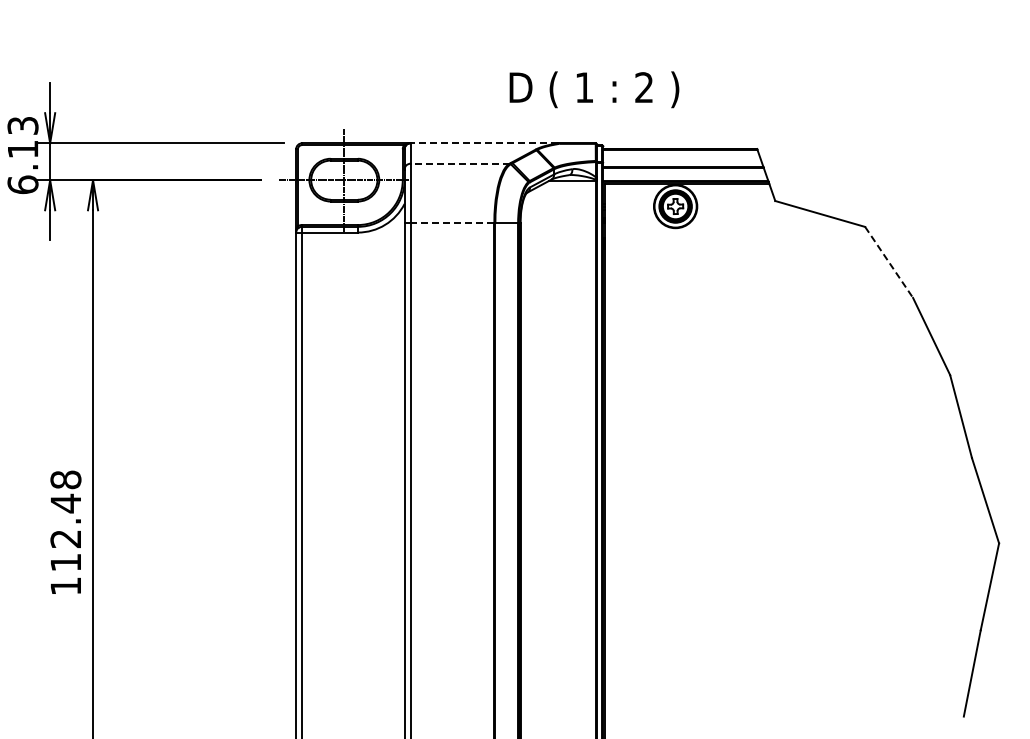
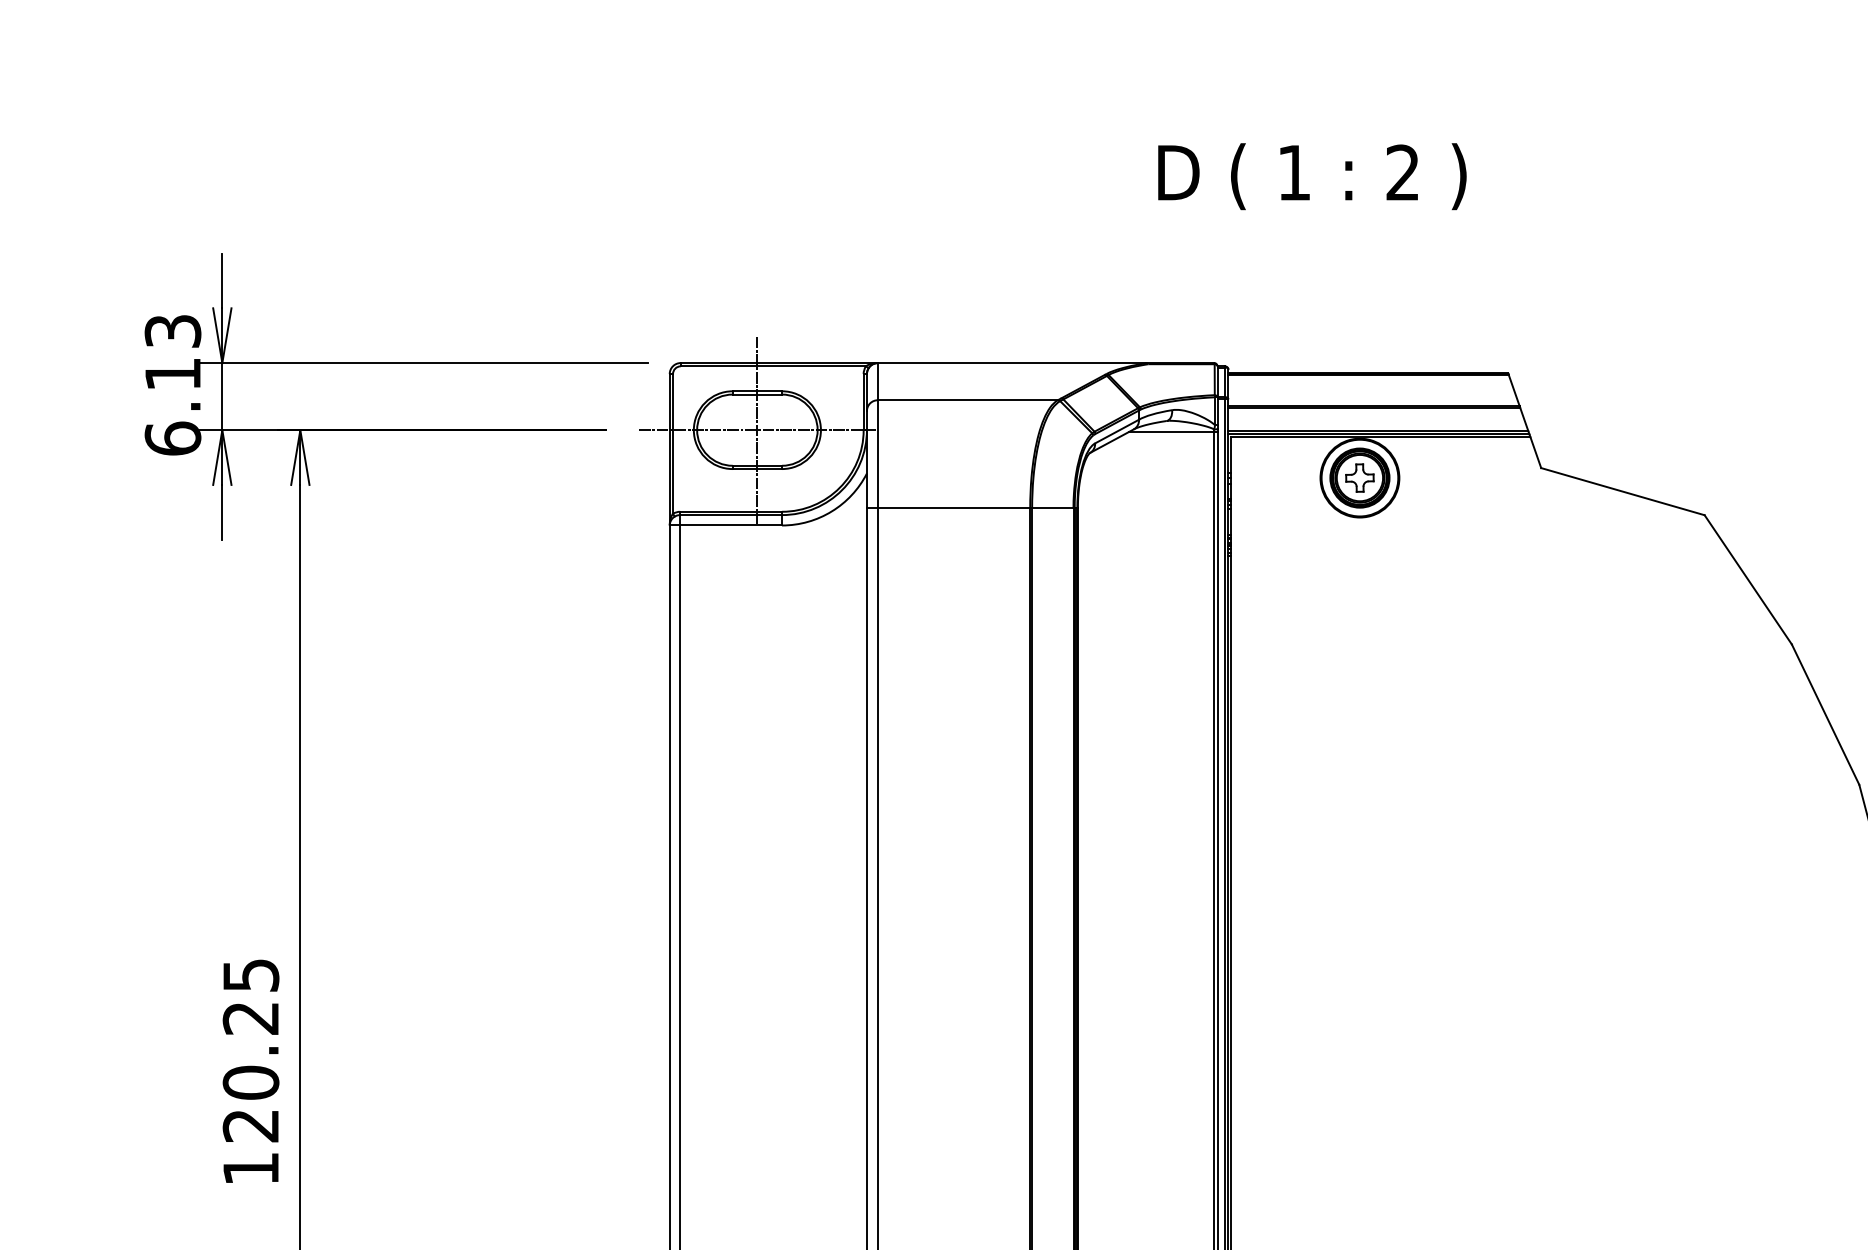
text: (594, 89) -> (1312, 176), moved
line: (484, 143) -> (1012, 363), dashed -> solid
line: (459, 163) -> (966, 399), dashed -> solid
line: (452, 223) -> (954, 508), dashed -> solid
line: (889, 262) -> (1748, 579), dashed -> solid
text: (65, 520) -> (250, 1049), 112.48 -> 120.25

